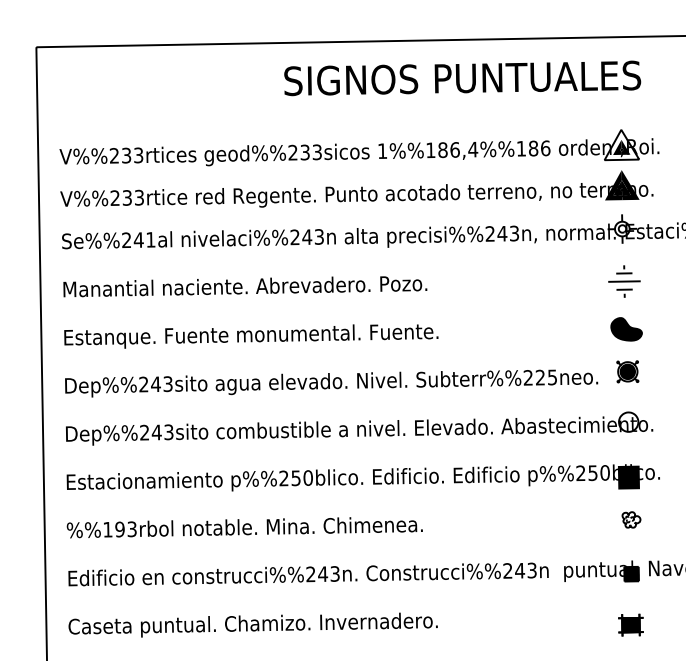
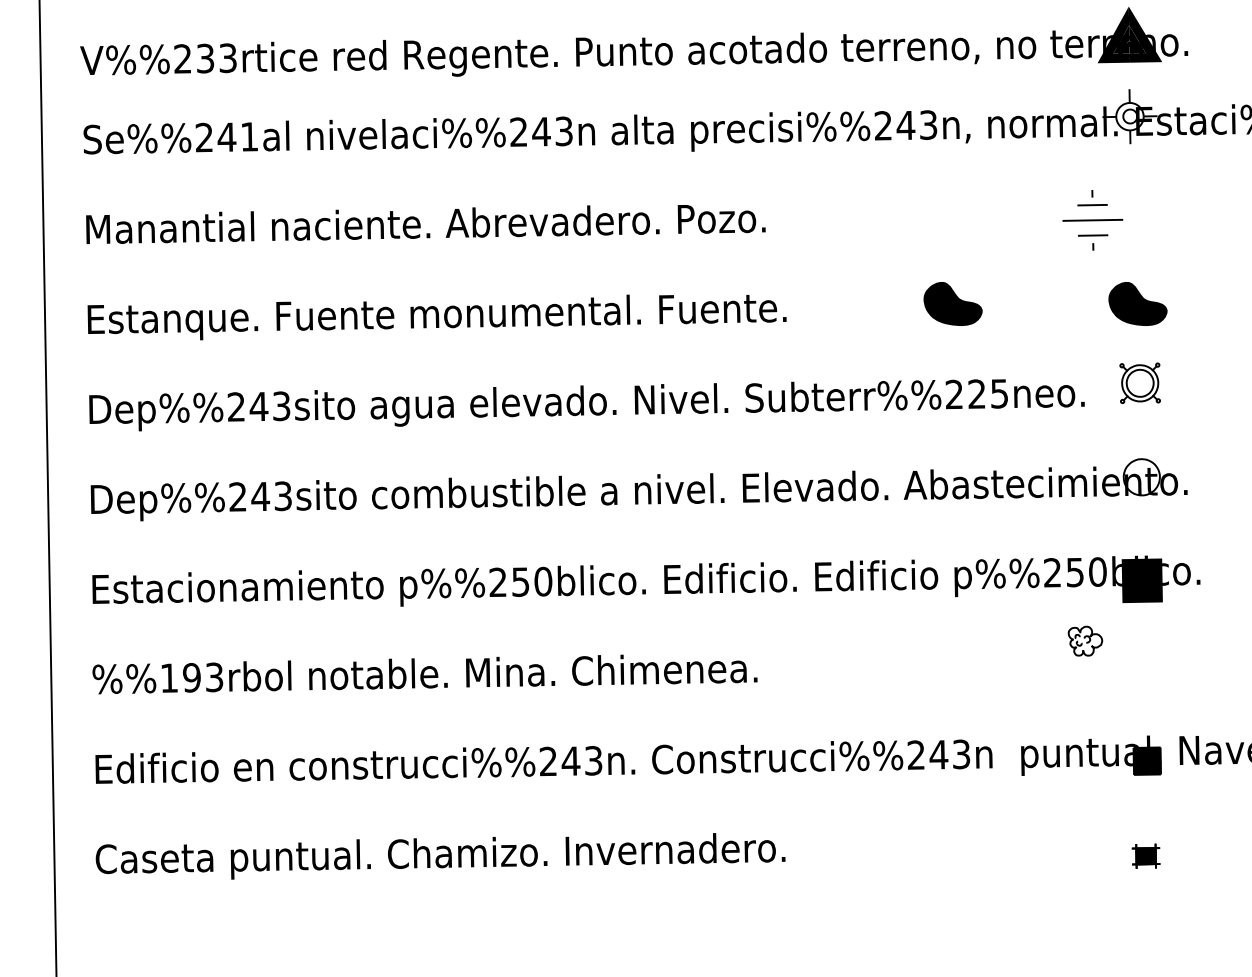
part: (624, 281) -> (1092, 220), moved
part: (527, 329) -> (952, 304), added
fill: (627, 371) -> (1139, 382), removed
part: (631, 519) -> (1085, 640), moved
part: (630, 624) -> (1145, 855), size x0.6

